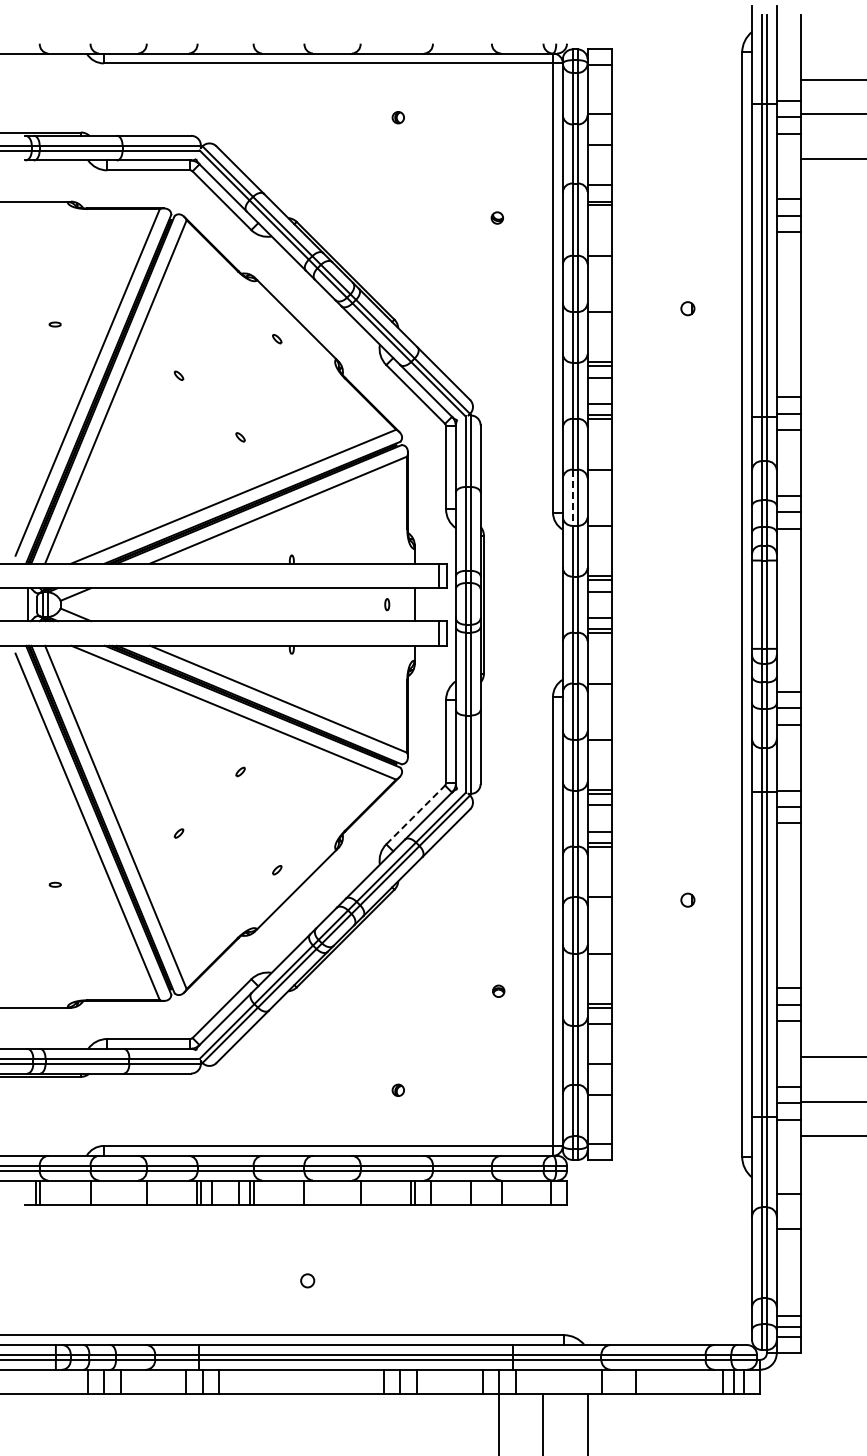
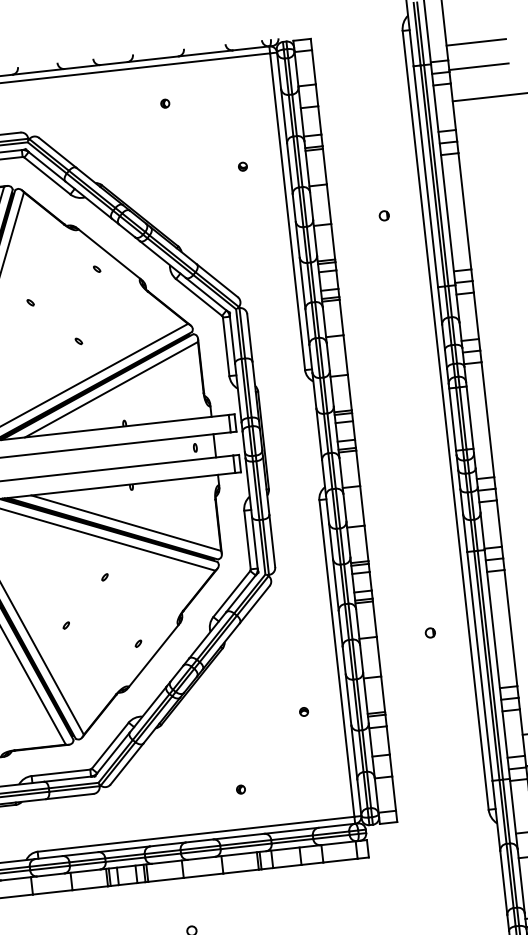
line: (572, 498) -> (317, 358), dashed -> solid
line: (415, 814) -> (231, 593), dashed -> solid

